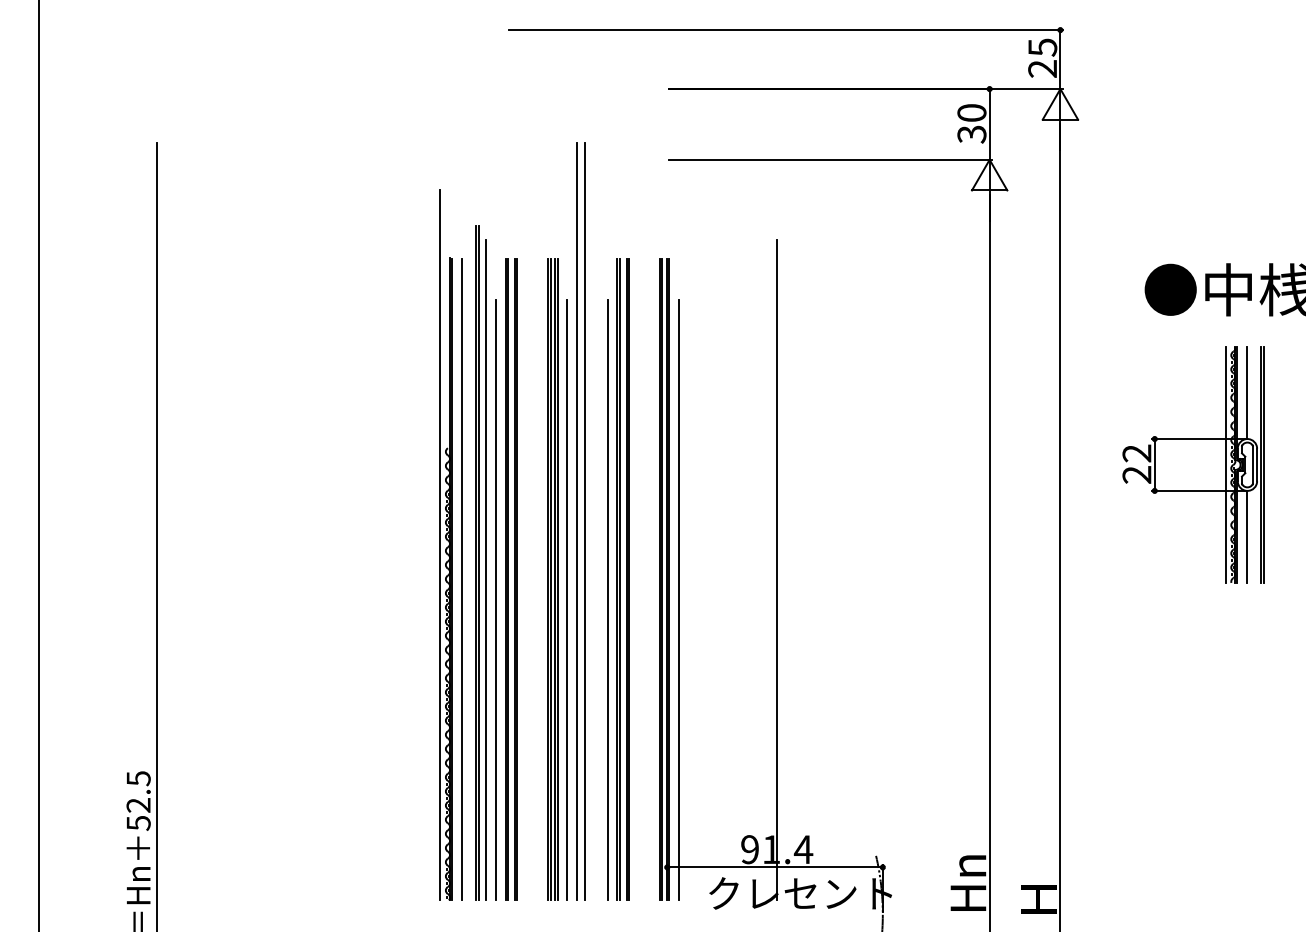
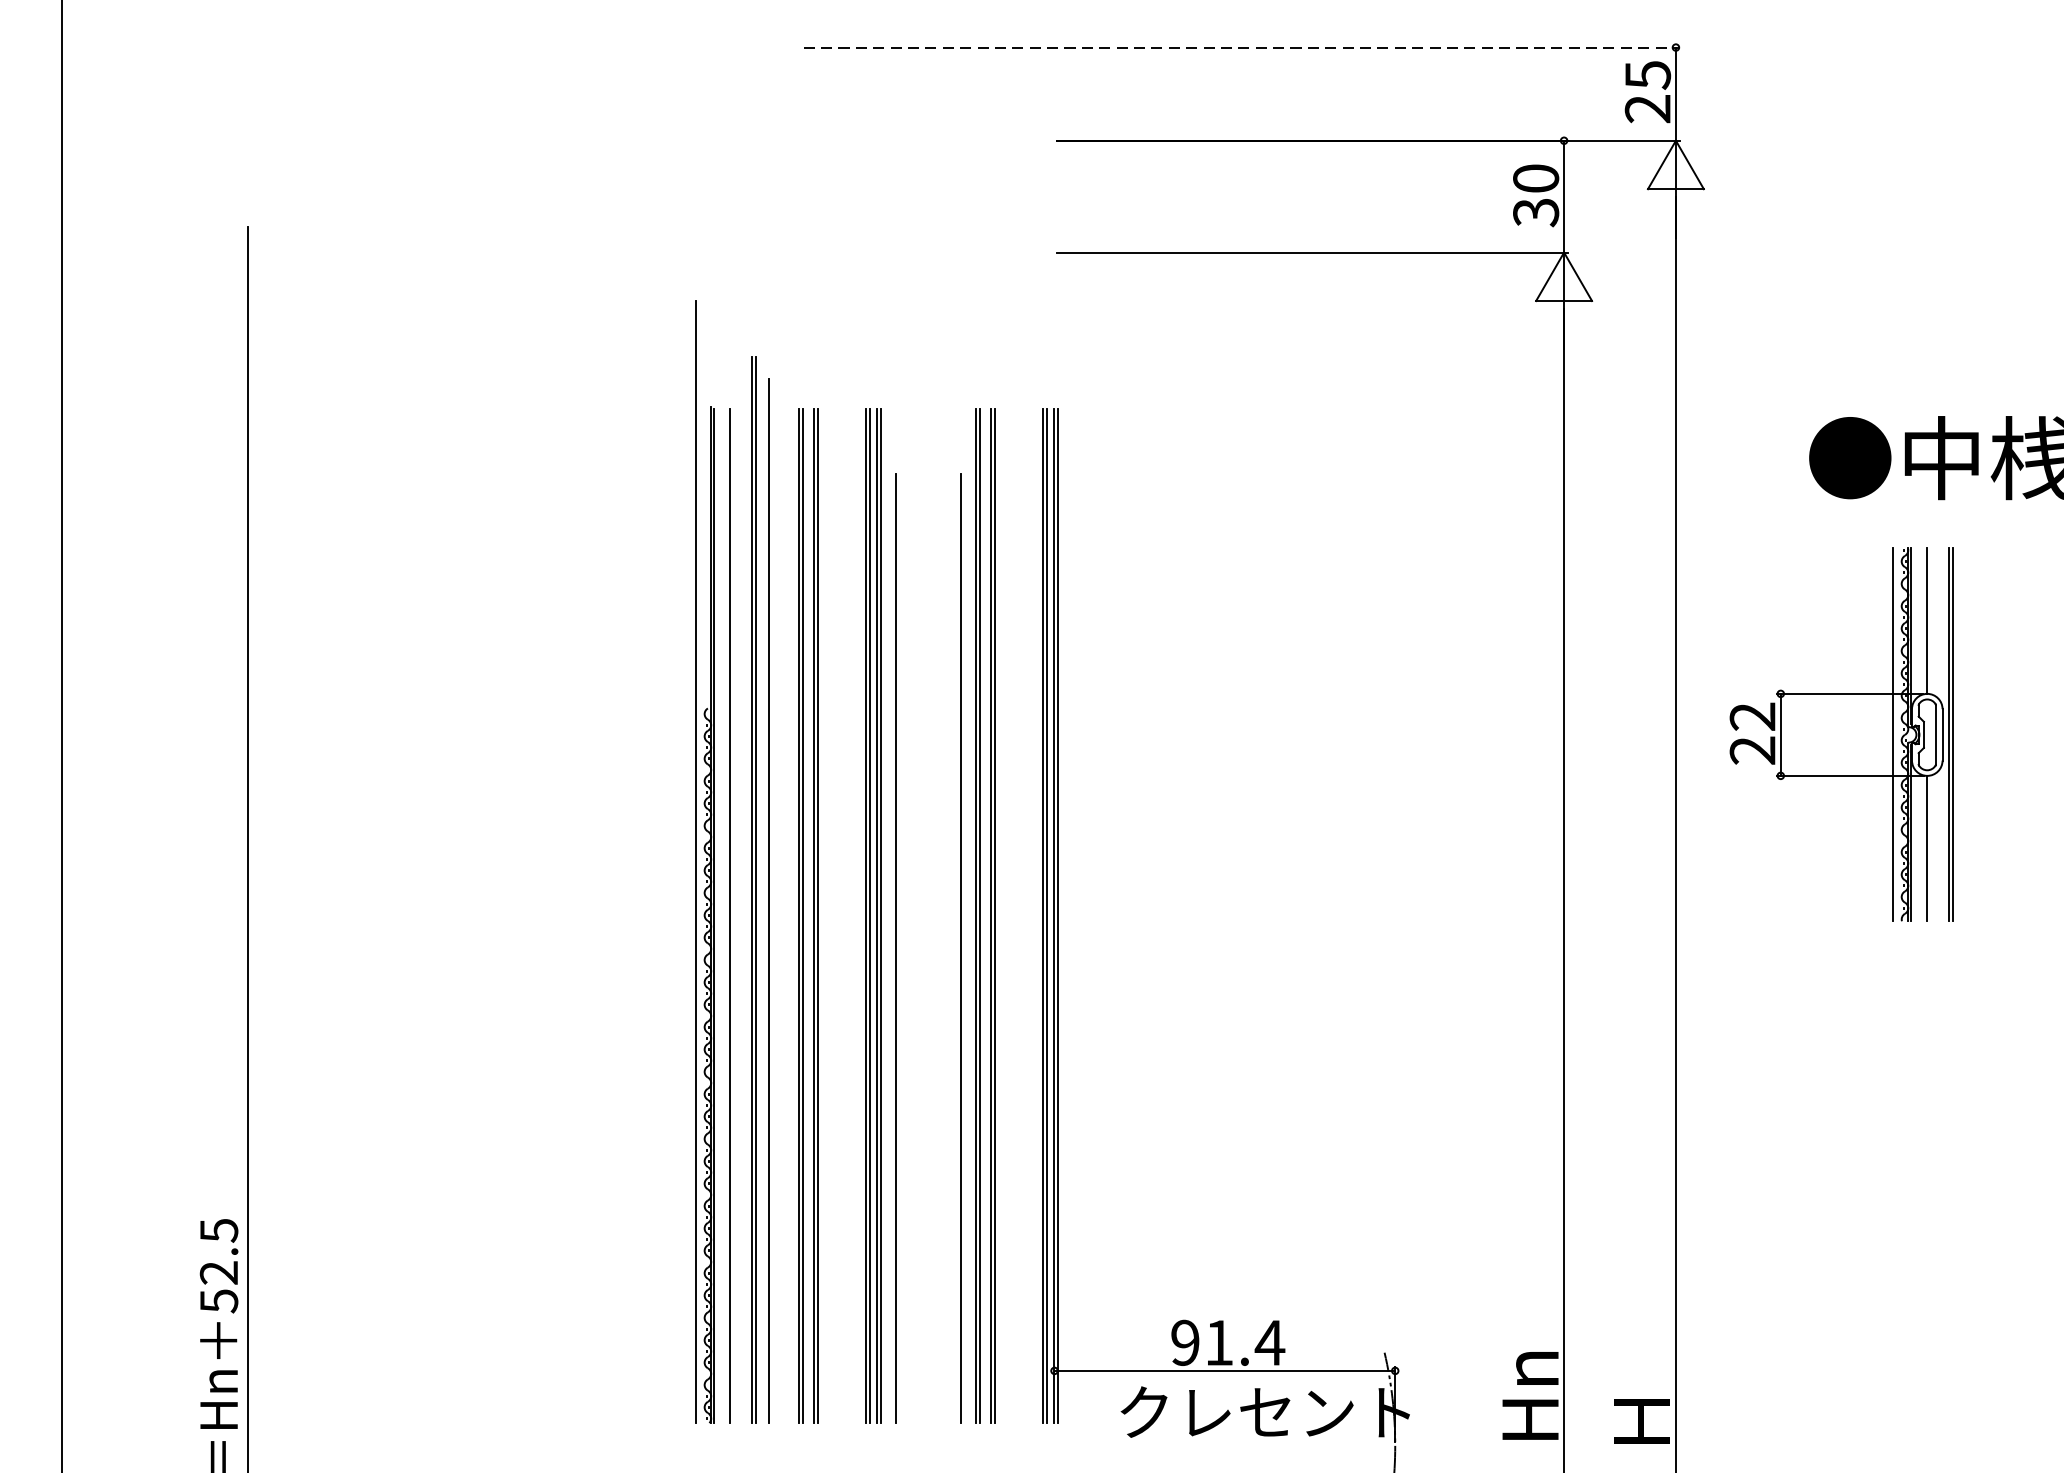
line: (786, 30) -> (1242, 48), solid -> dashed
part: (1193, 464) -> (1842, 734), moved
line: (576, 521) -> (911, 824), removed
line: (585, 521) -> (925, 824), removed
line: (777, 570) -> (1228, 901), removed
line: (496, 600) -> (784, 949), removed
line: (678, 600) -> (1072, 949), removed

